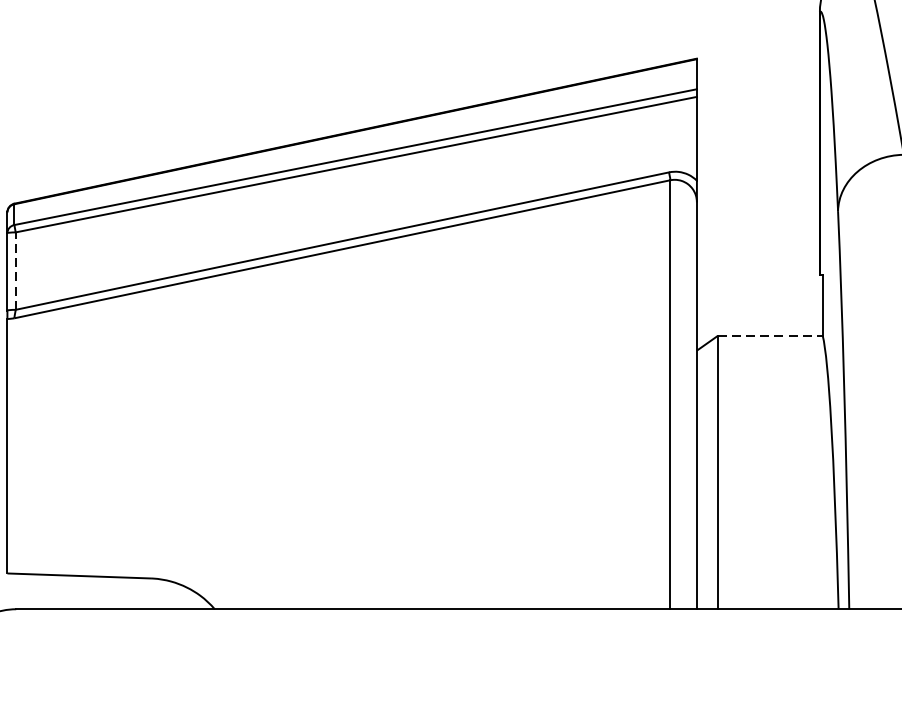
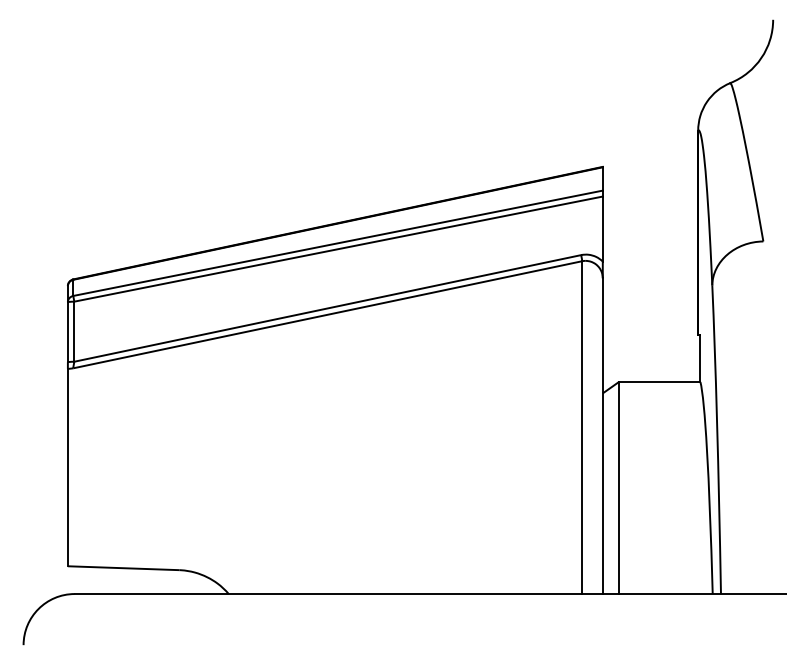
line: (15, 270) -> (74, 331), dashed -> solid
line: (770, 336) -> (659, 382), dashed -> solid

